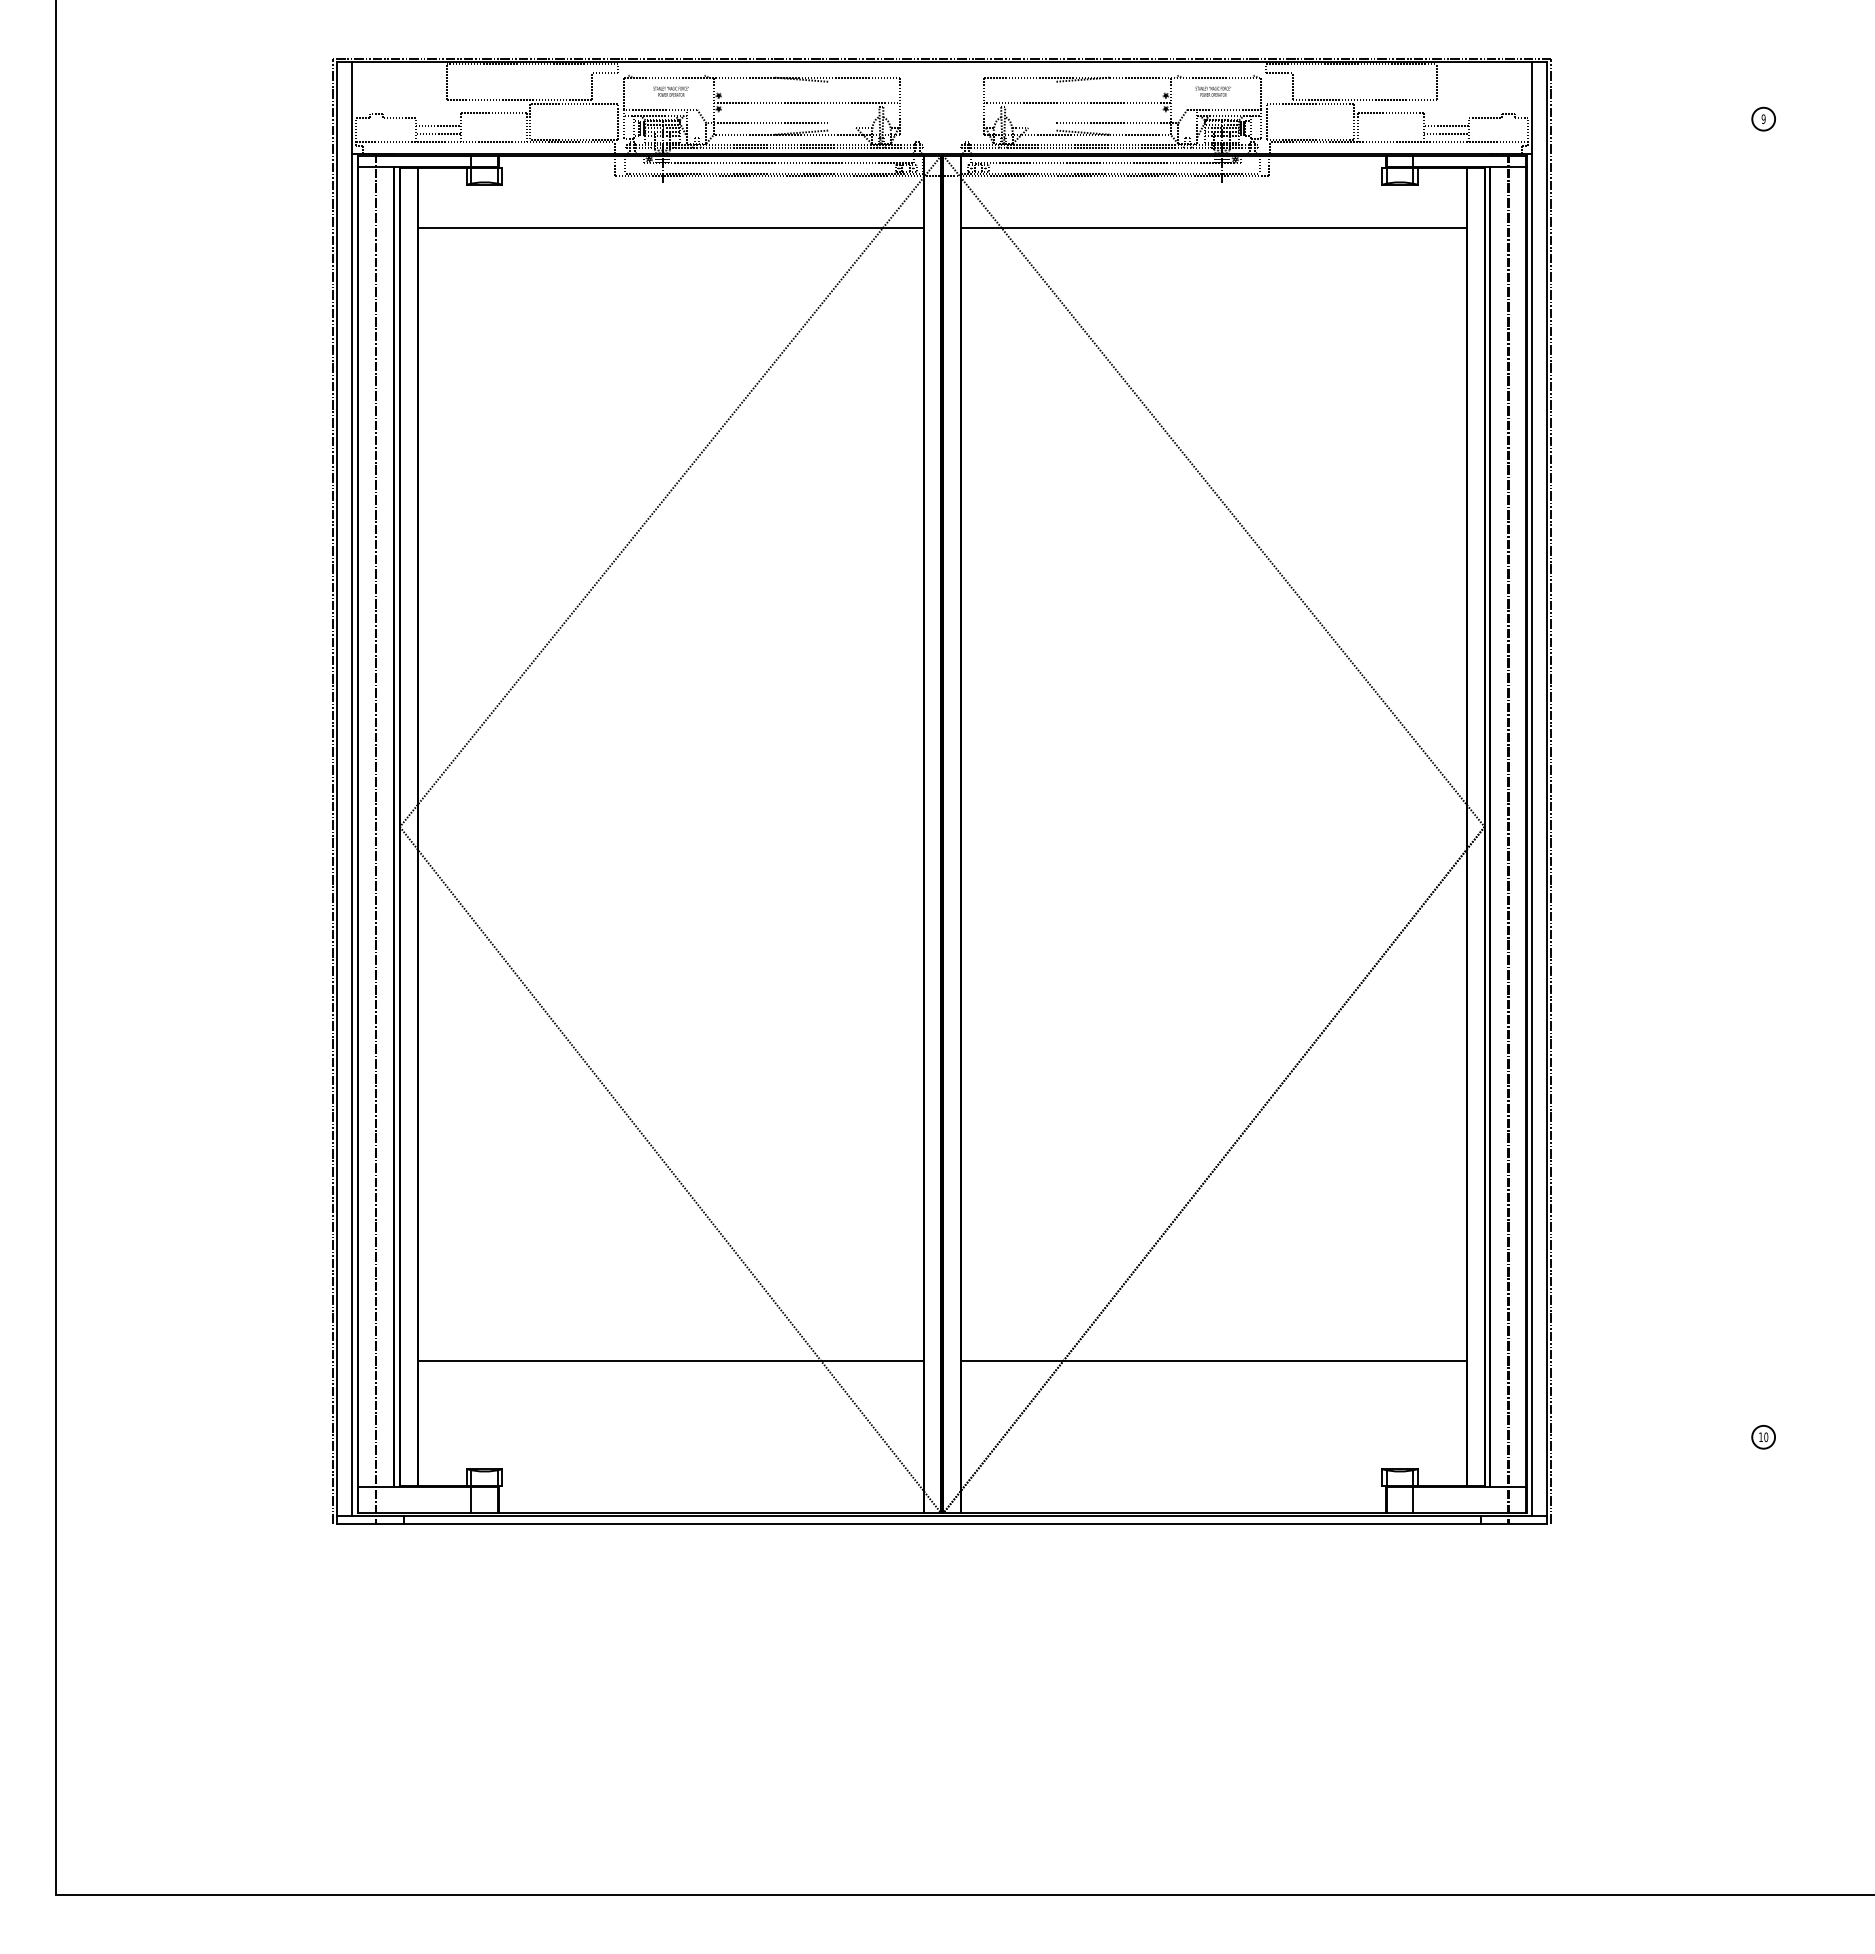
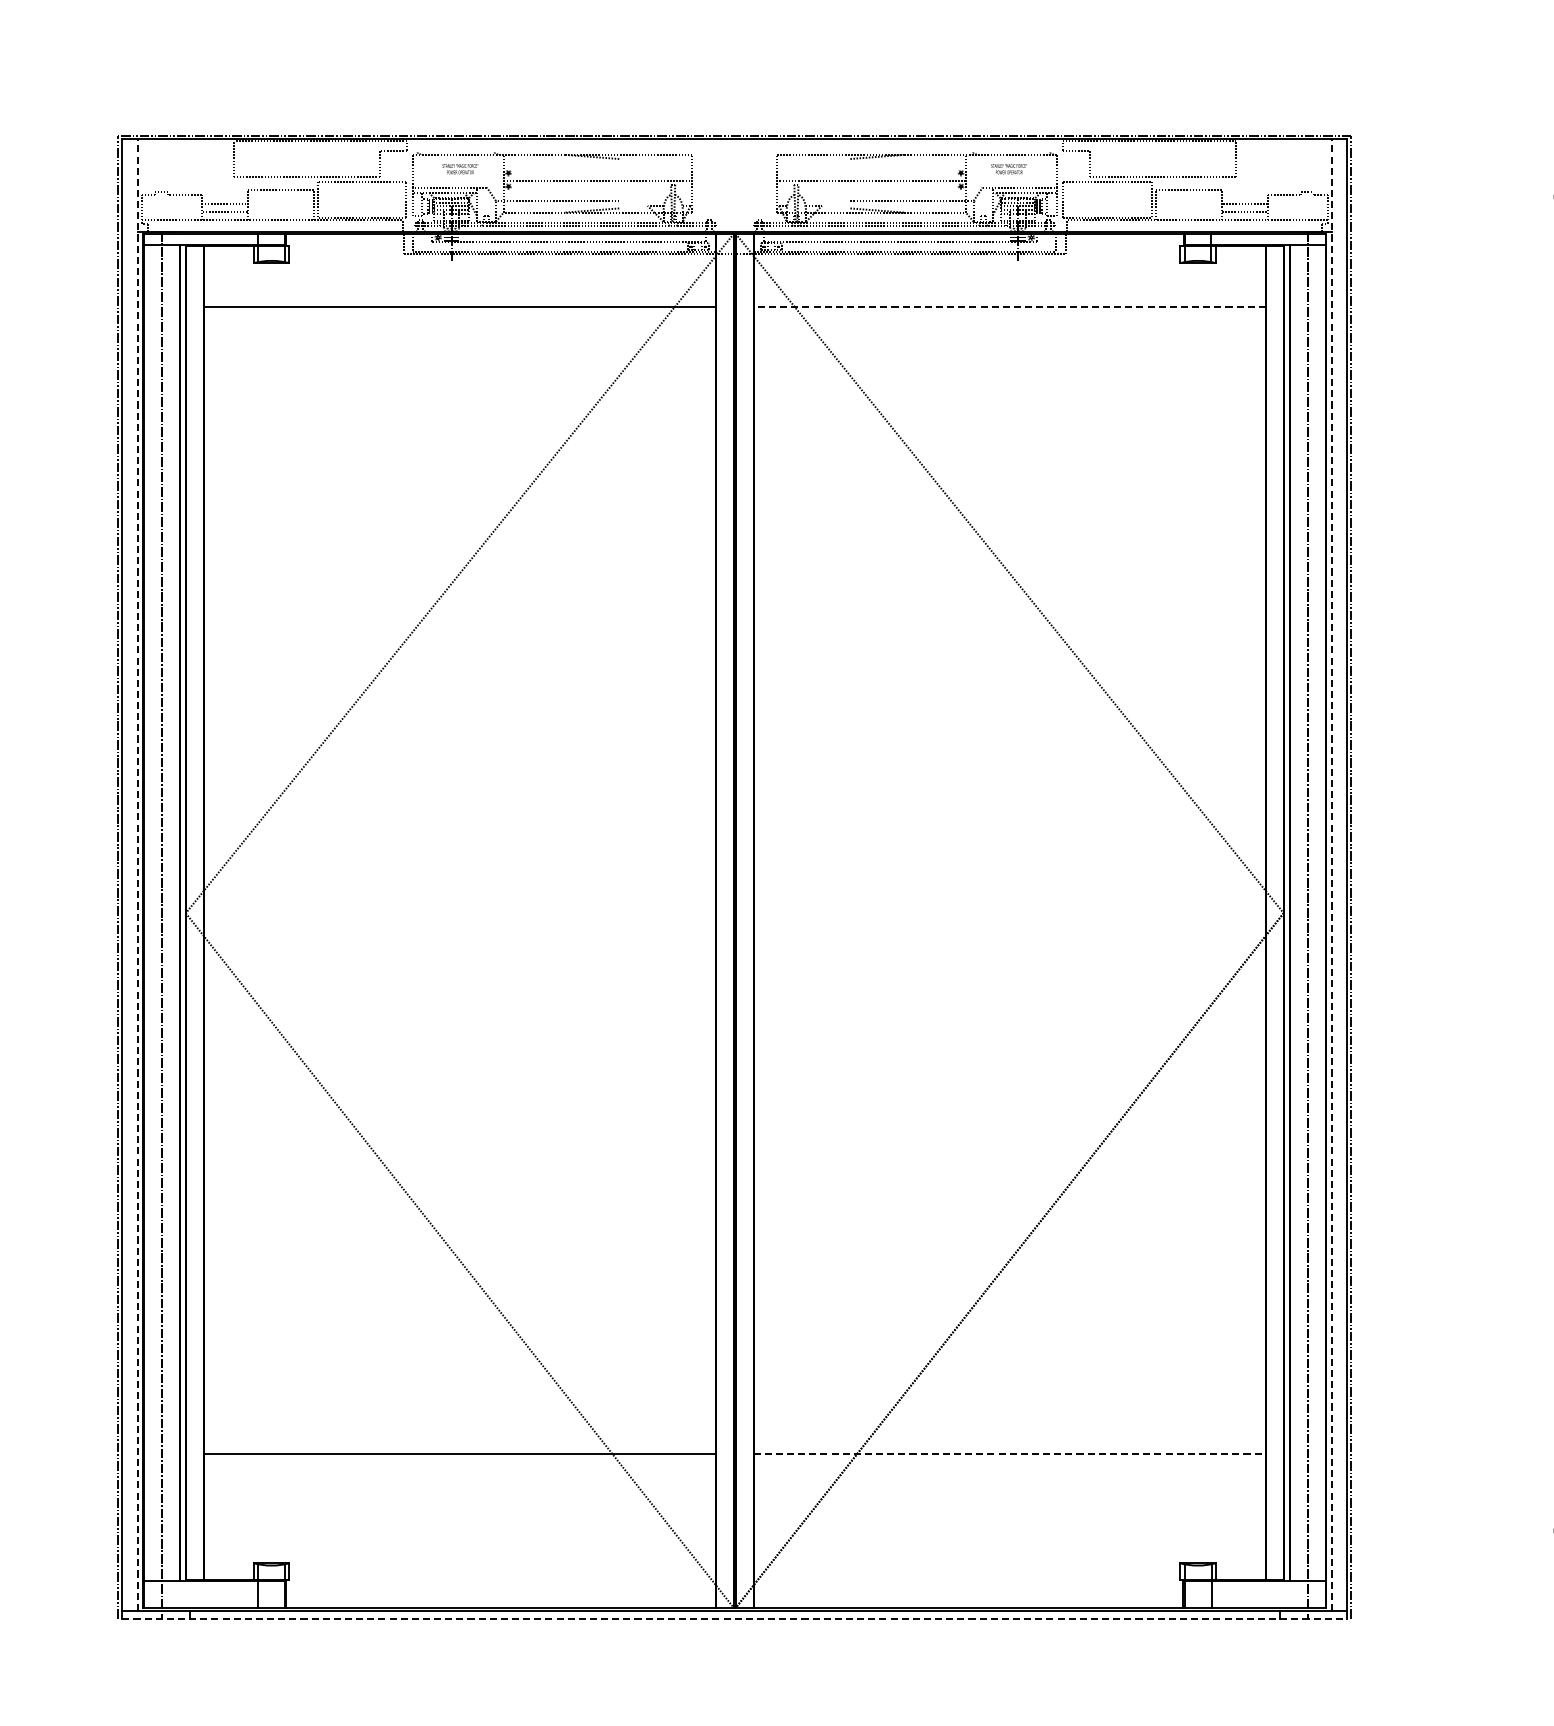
line: (1213, 227) -> (1009, 306), solid -> dashed
line: (352, 789) -> (137, 875), solid -> dashed
line: (1532, 789) -> (1332, 875), solid -> dashed
line: (1214, 1361) -> (1010, 1454), solid -> dashed
line: (942, 1523) -> (734, 1618), solid -> dashed

